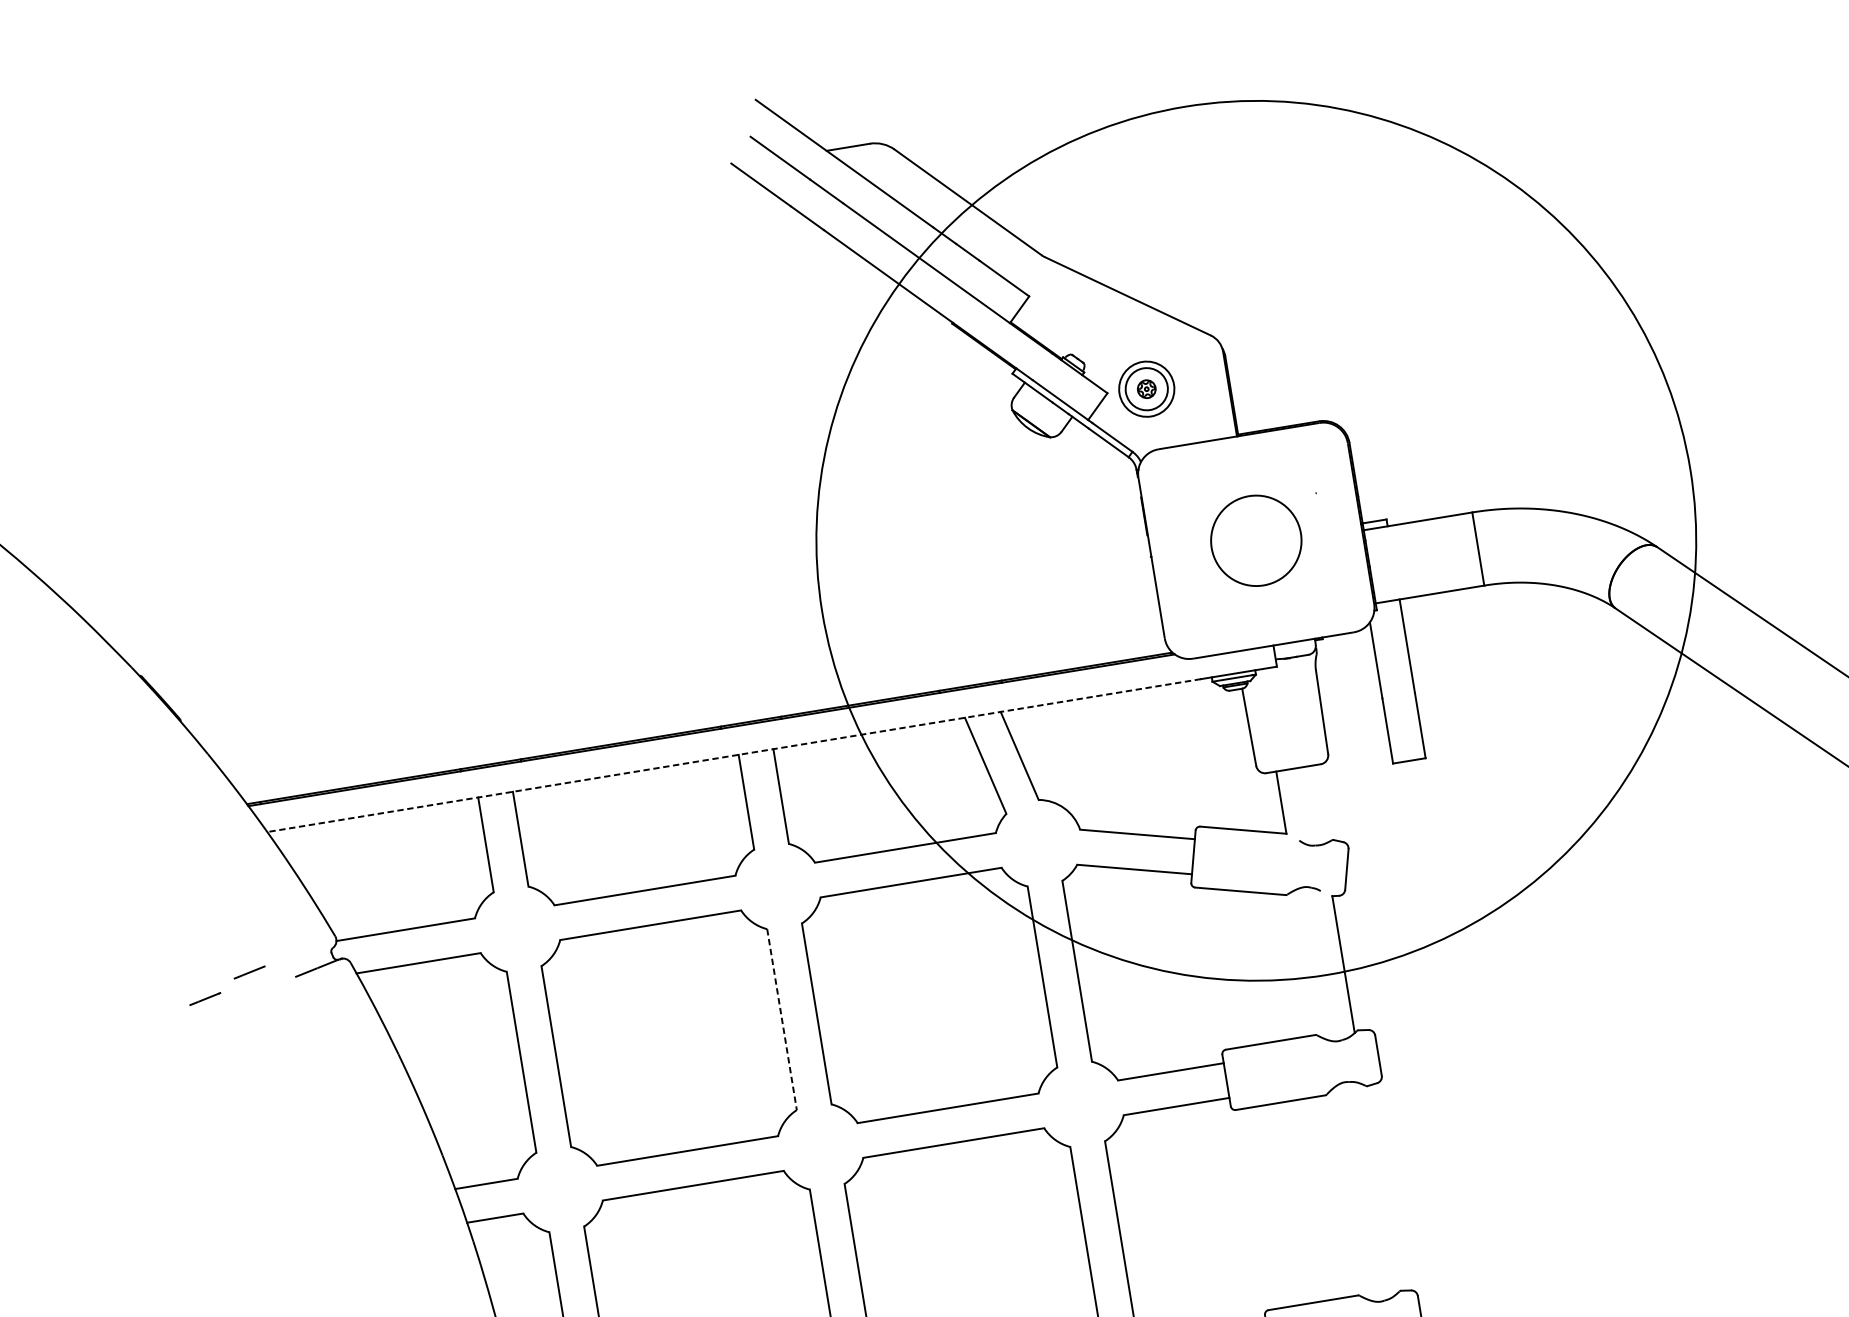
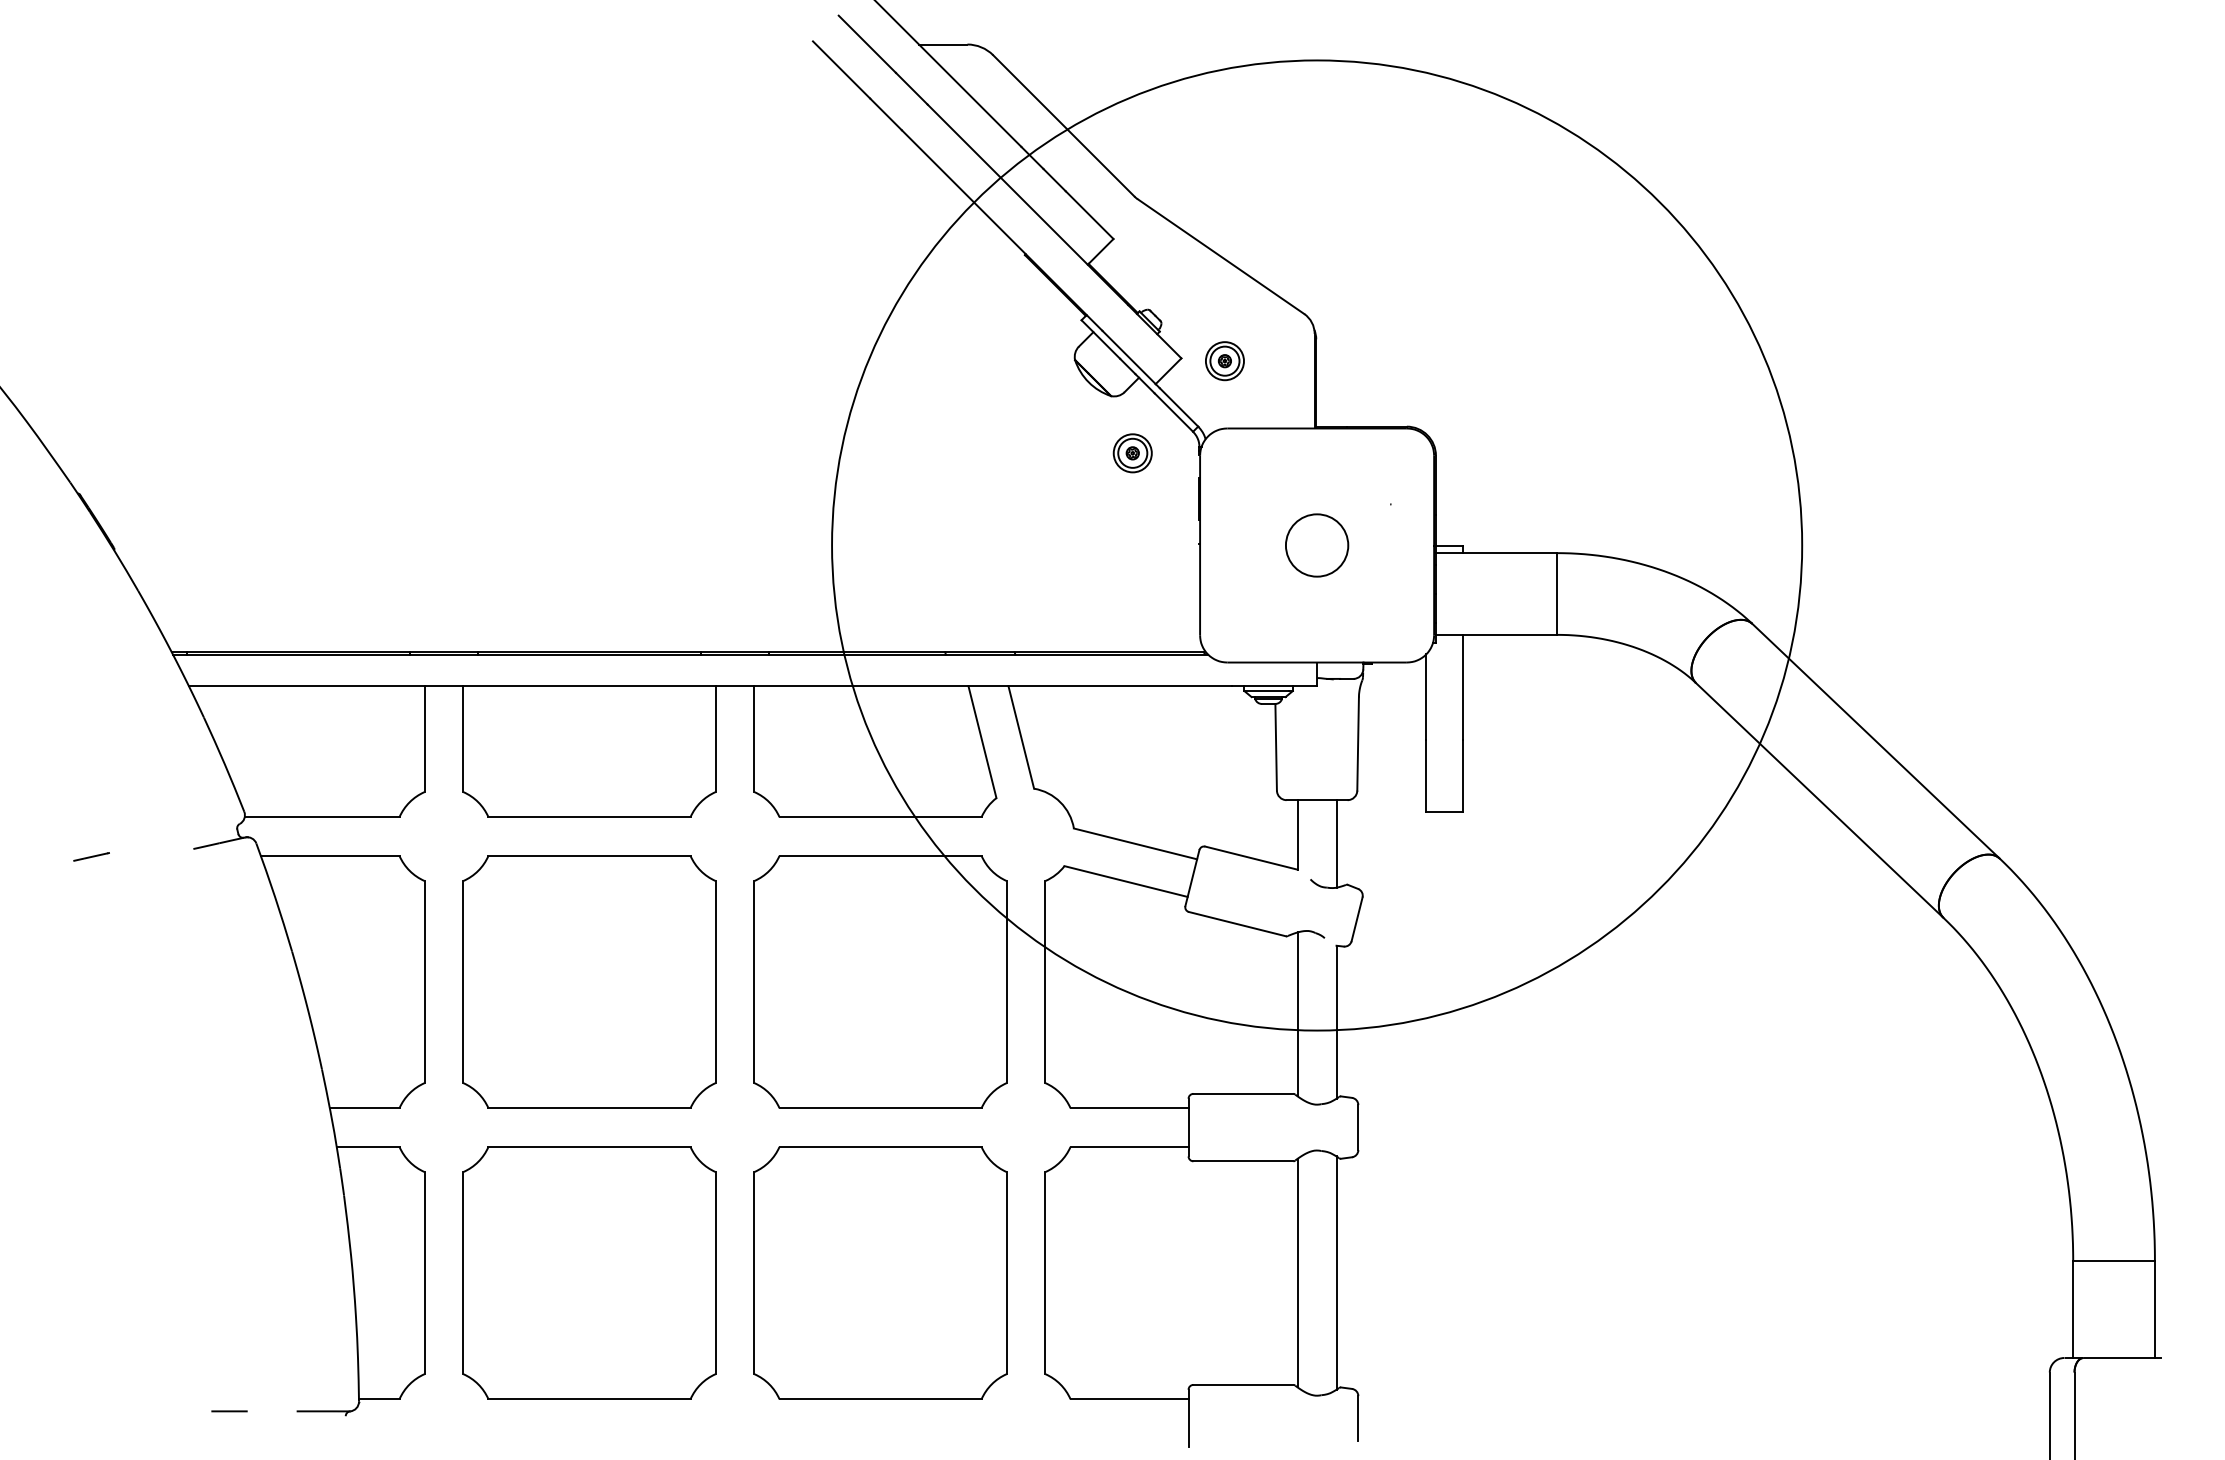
part: (1146, 389) -> (1224, 361), size x0.62
part: (1077, 485) -> (1132, 453), added
circle: (1255, 540) -> (1316, 545), size x0.62
line: (734, 755) -> (710, 686), dashed -> solid
line: (1317, 804) -> (1336, 843), added
line: (1307, 963) -> (1297, 1014), added
line: (249, 972) -> (144, 835), removed
line: (781, 1020) -> (715, 982), dashed -> solid
line: (1380, 1188) -> (1336, 1272), added
line: (1345, 1194) -> (1297, 1272), added

